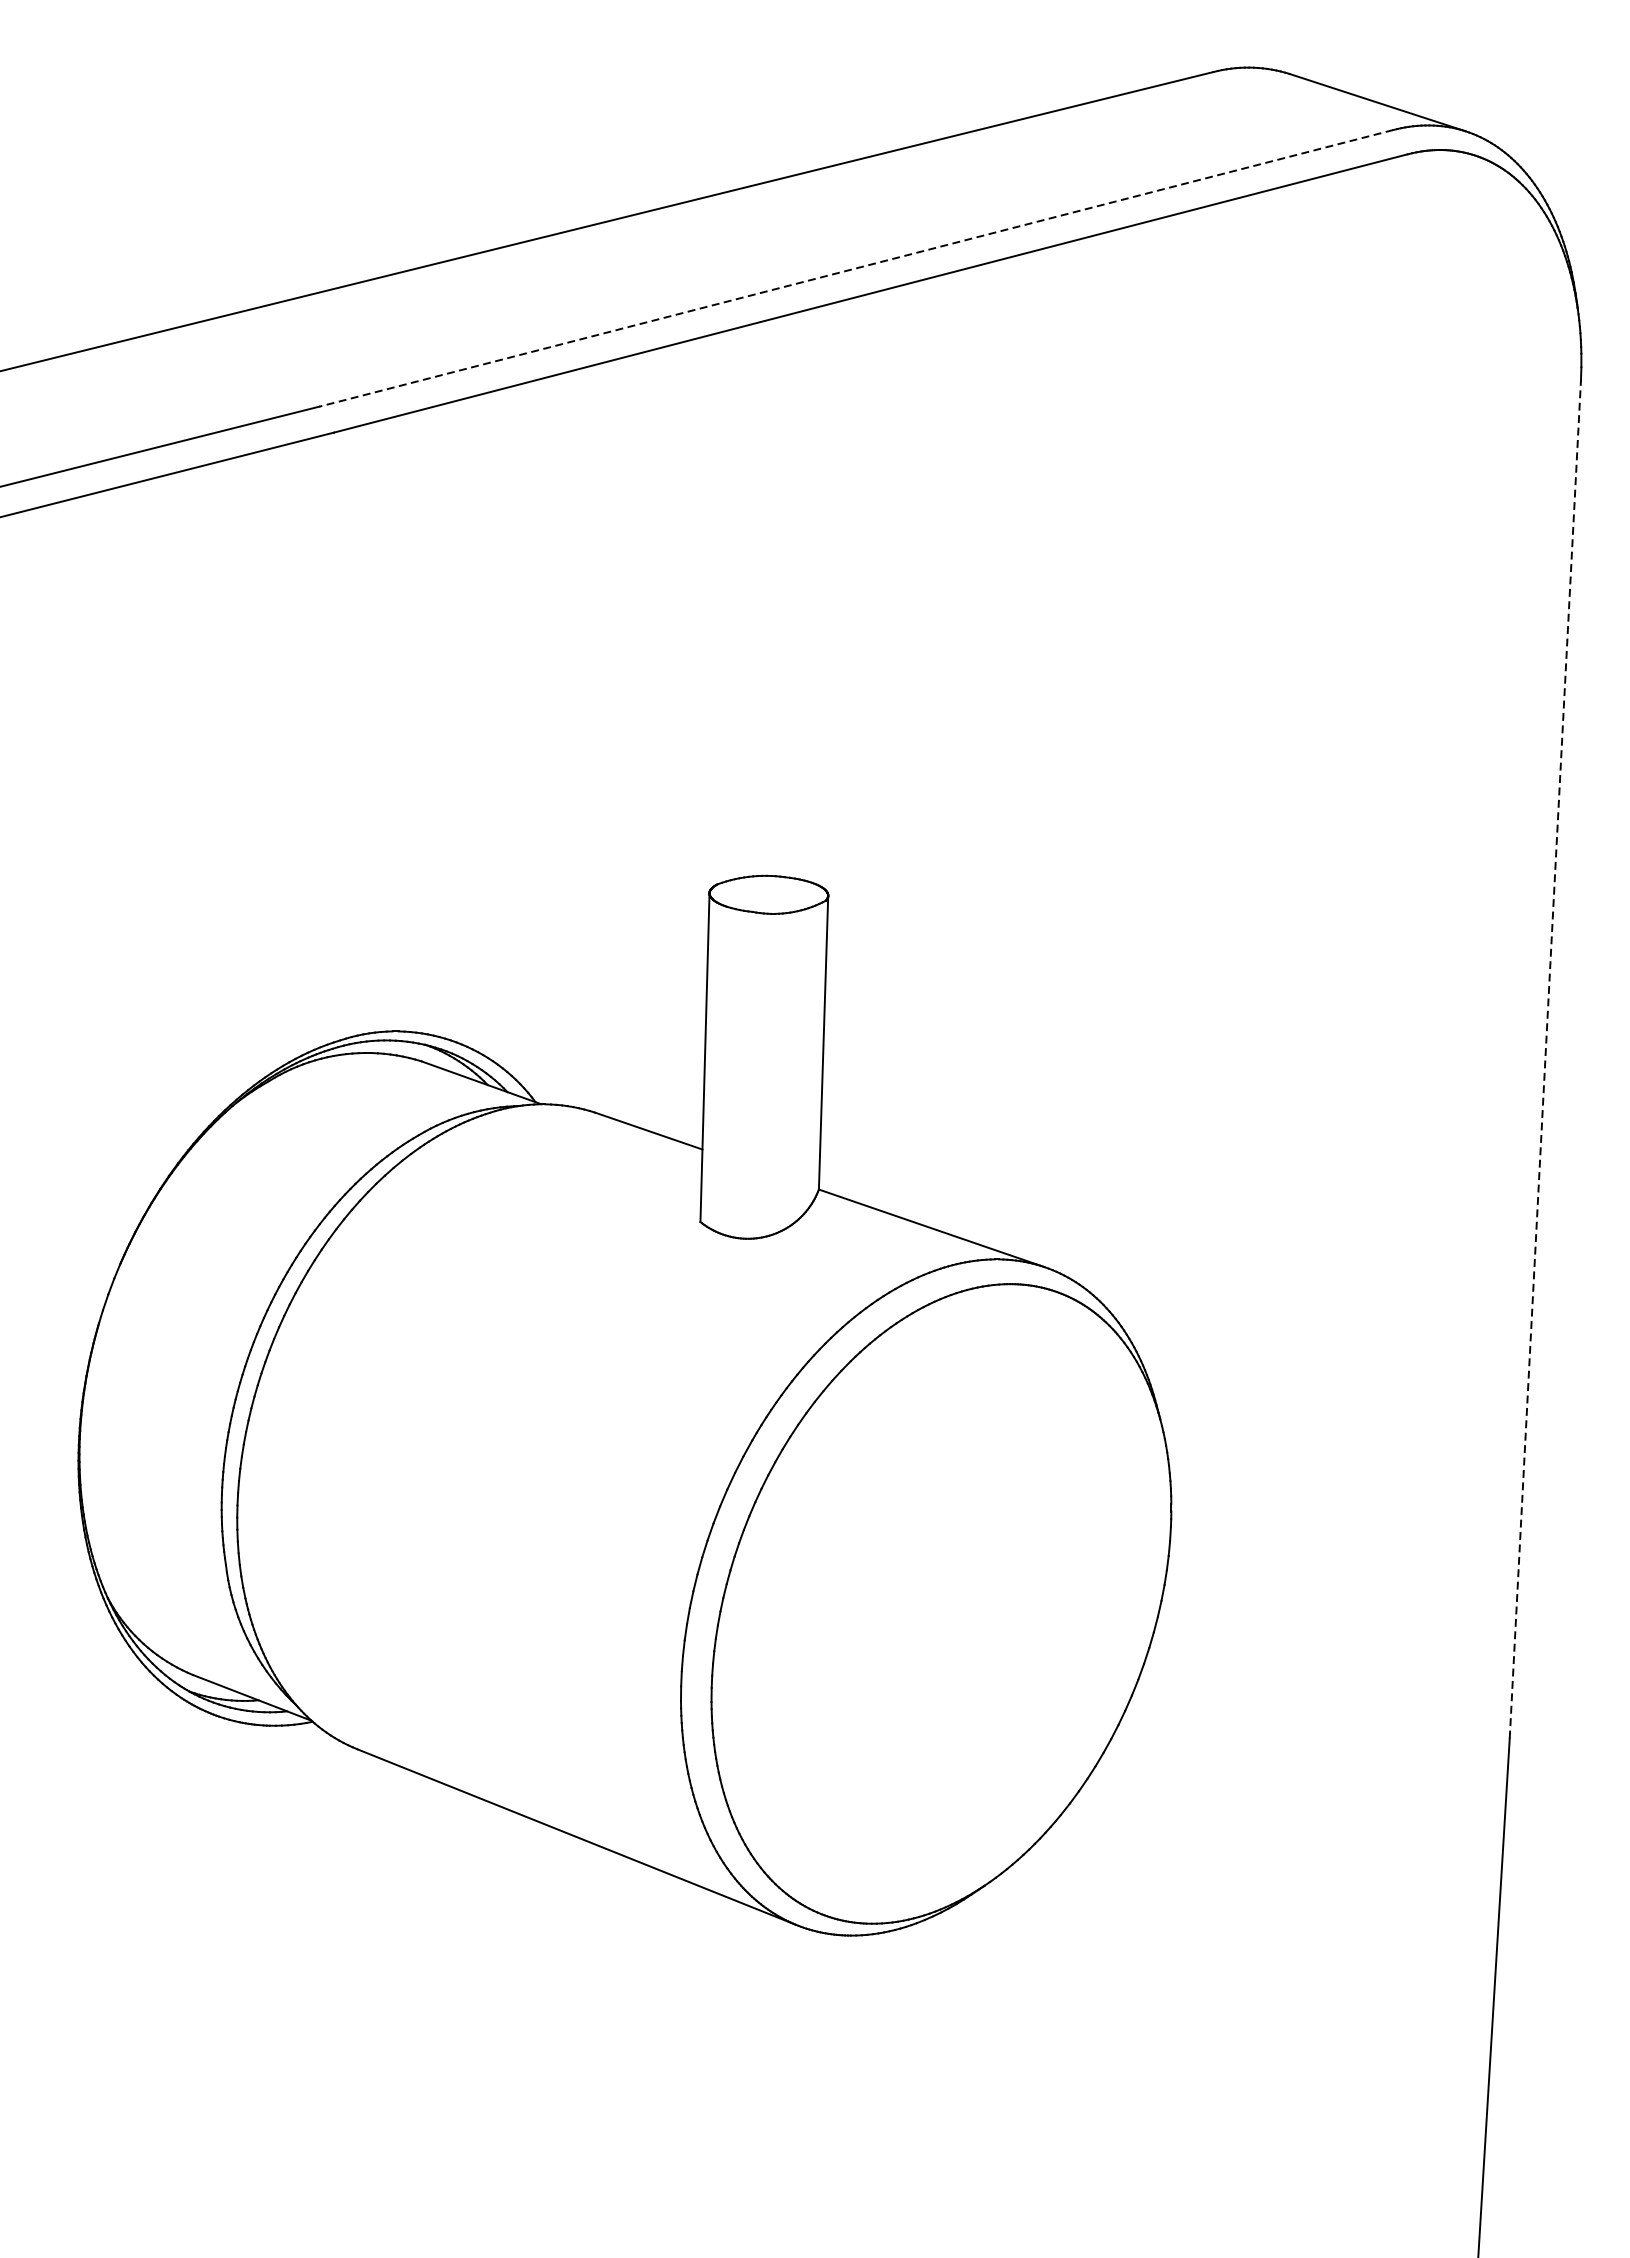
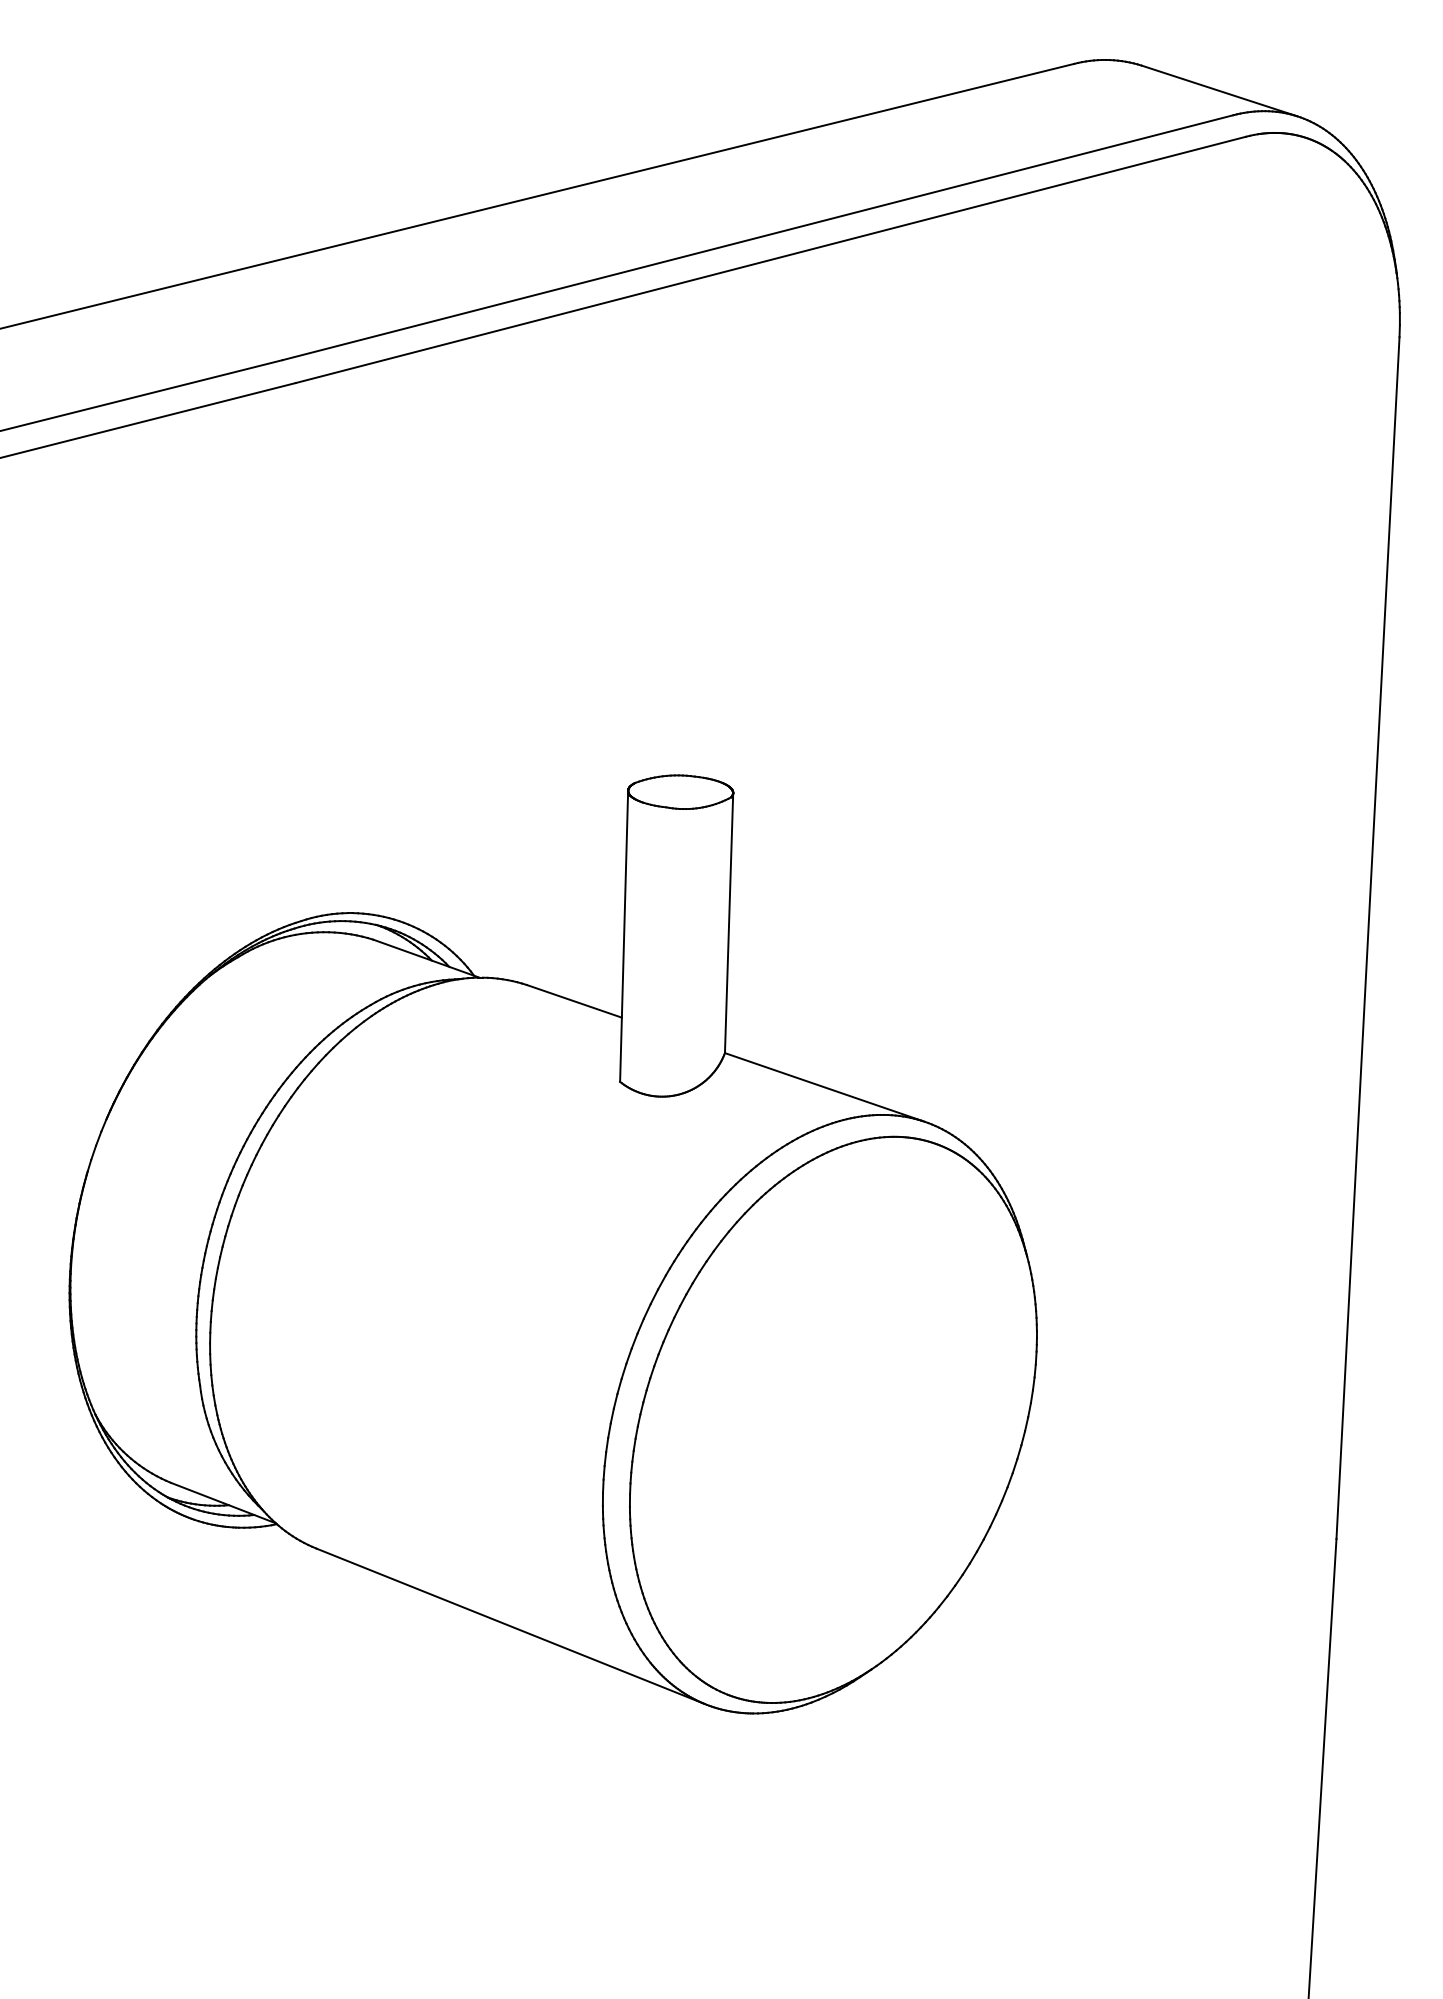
line: (856, 268) -> (758, 237), dashed -> solid
line: (1545, 1060) -> (1368, 938), dashed -> solid

